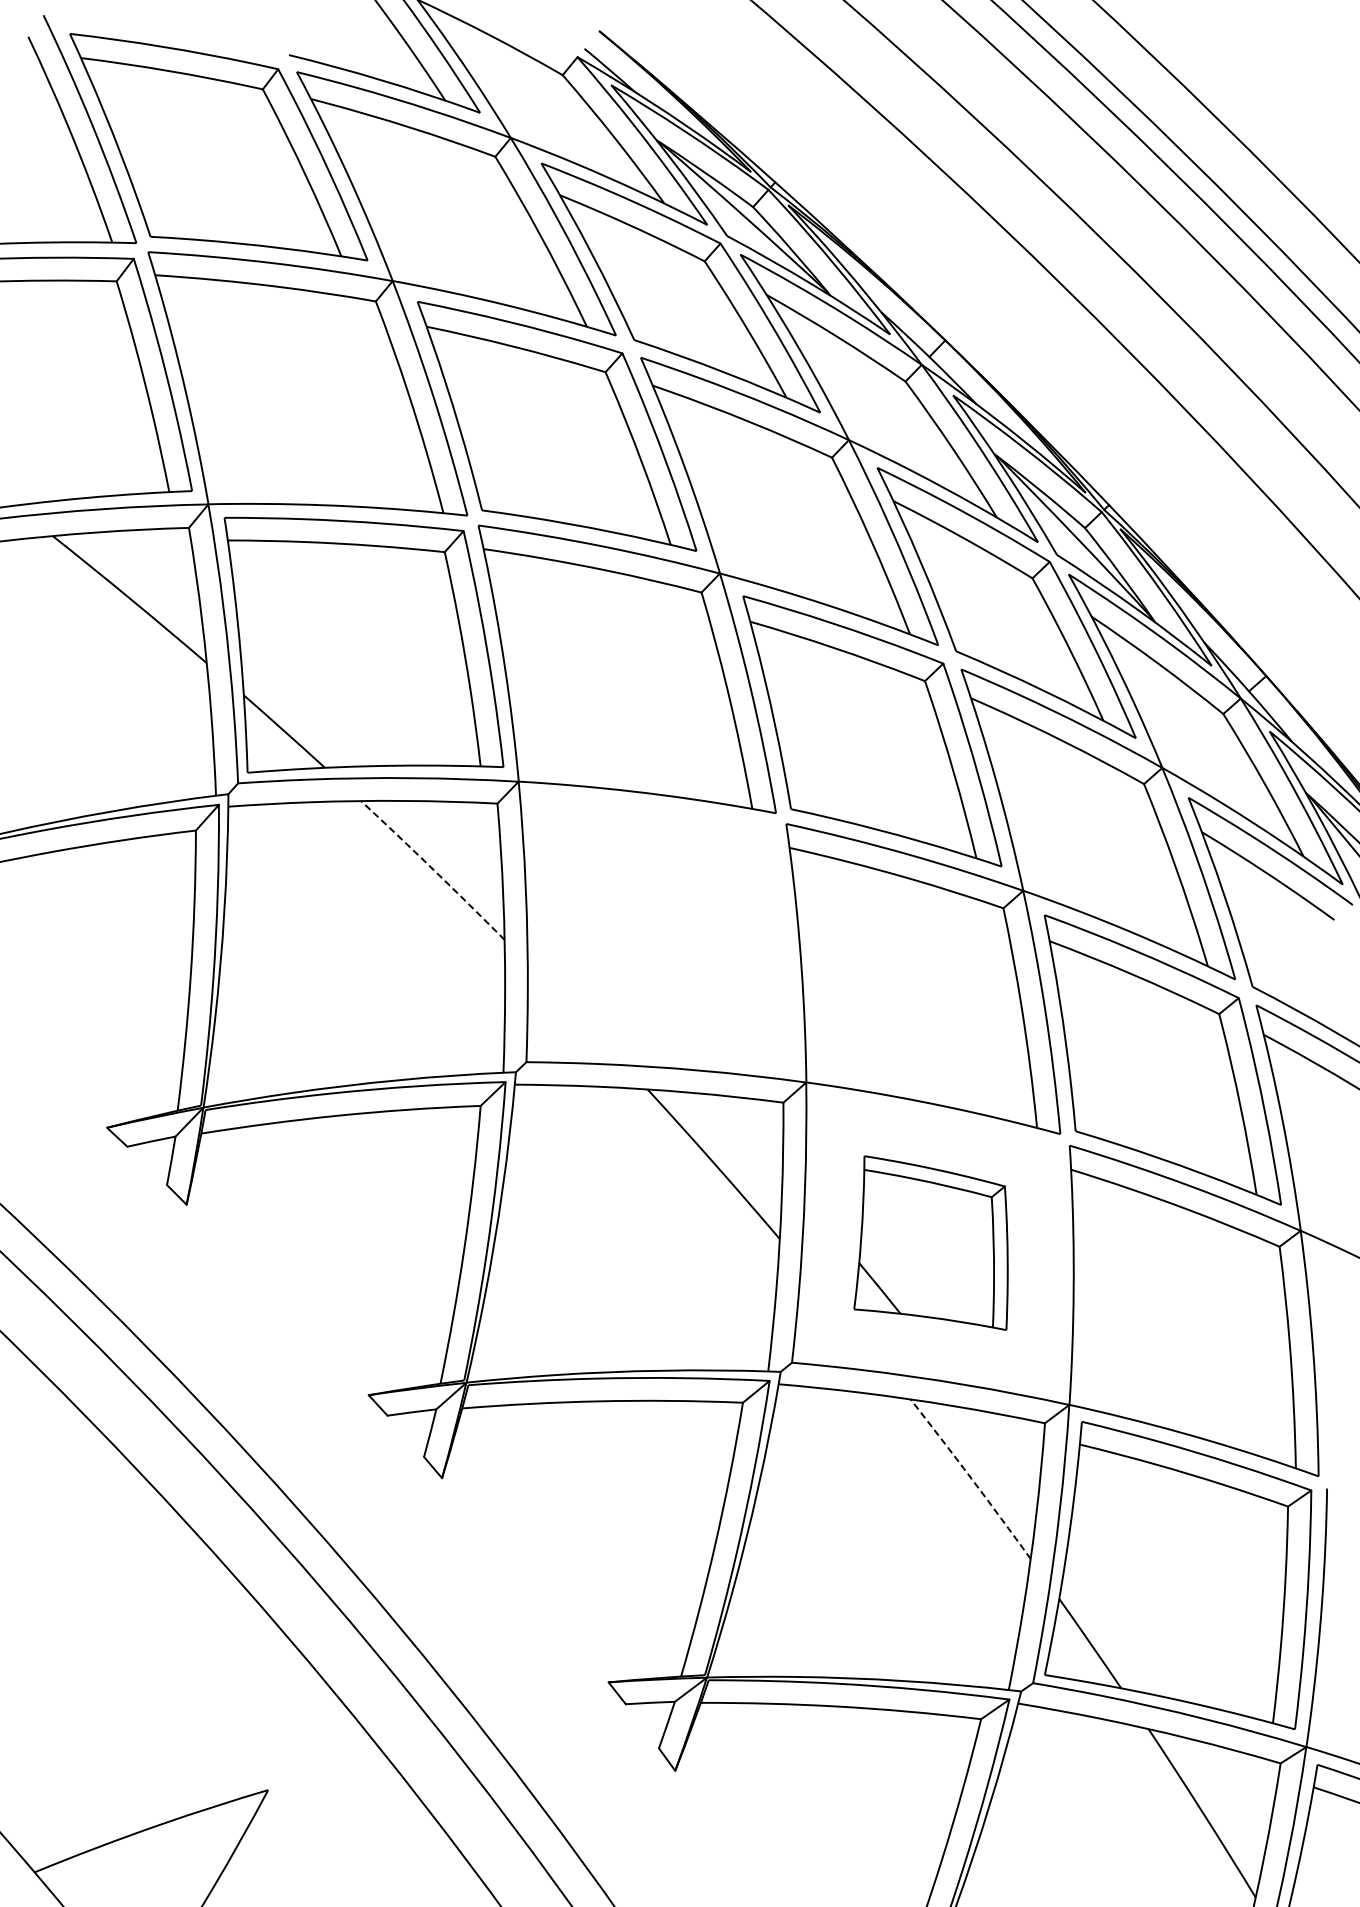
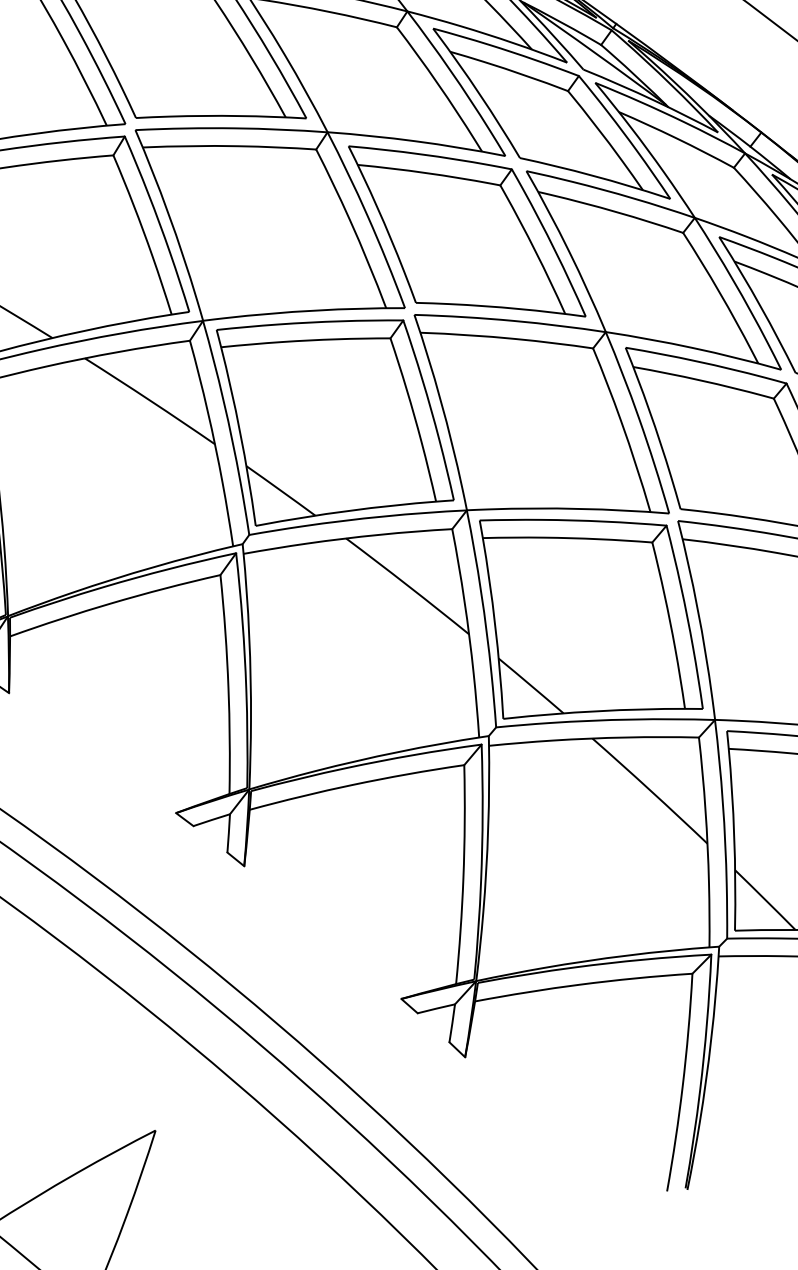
arc: (433, 869) -> (150, 400), dashed -> solid
part: (662, 931) -> (334, 415), added
part: (930, 1242) -> (585, 615), size x1.67
arc: (971, 1478) -> (650, 790), dashed -> solid

